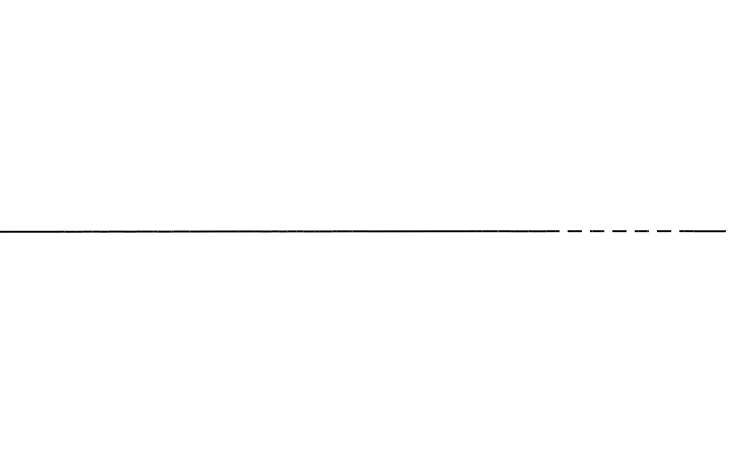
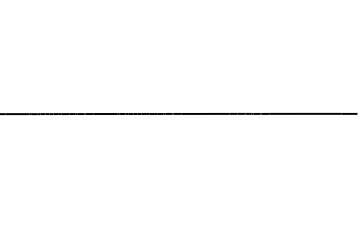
arc: (620, 230) -> (305, 113), dashed -> solid

